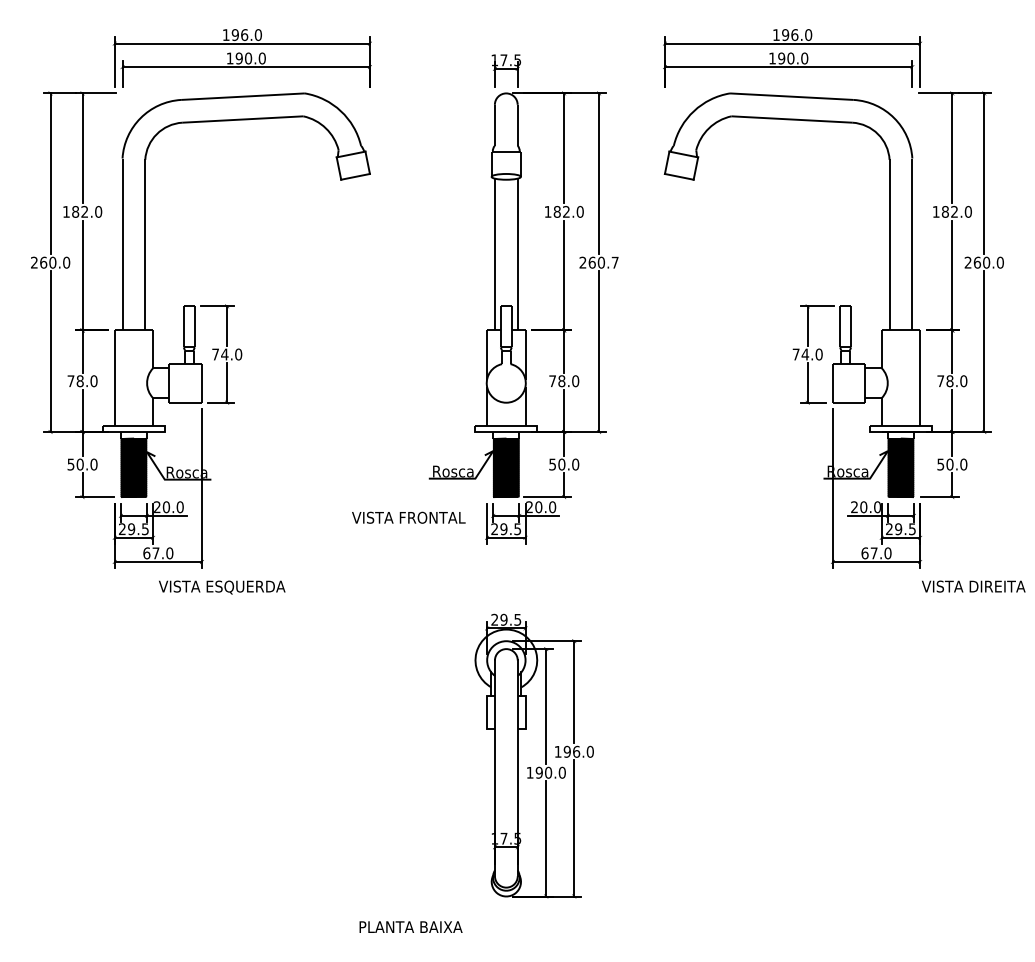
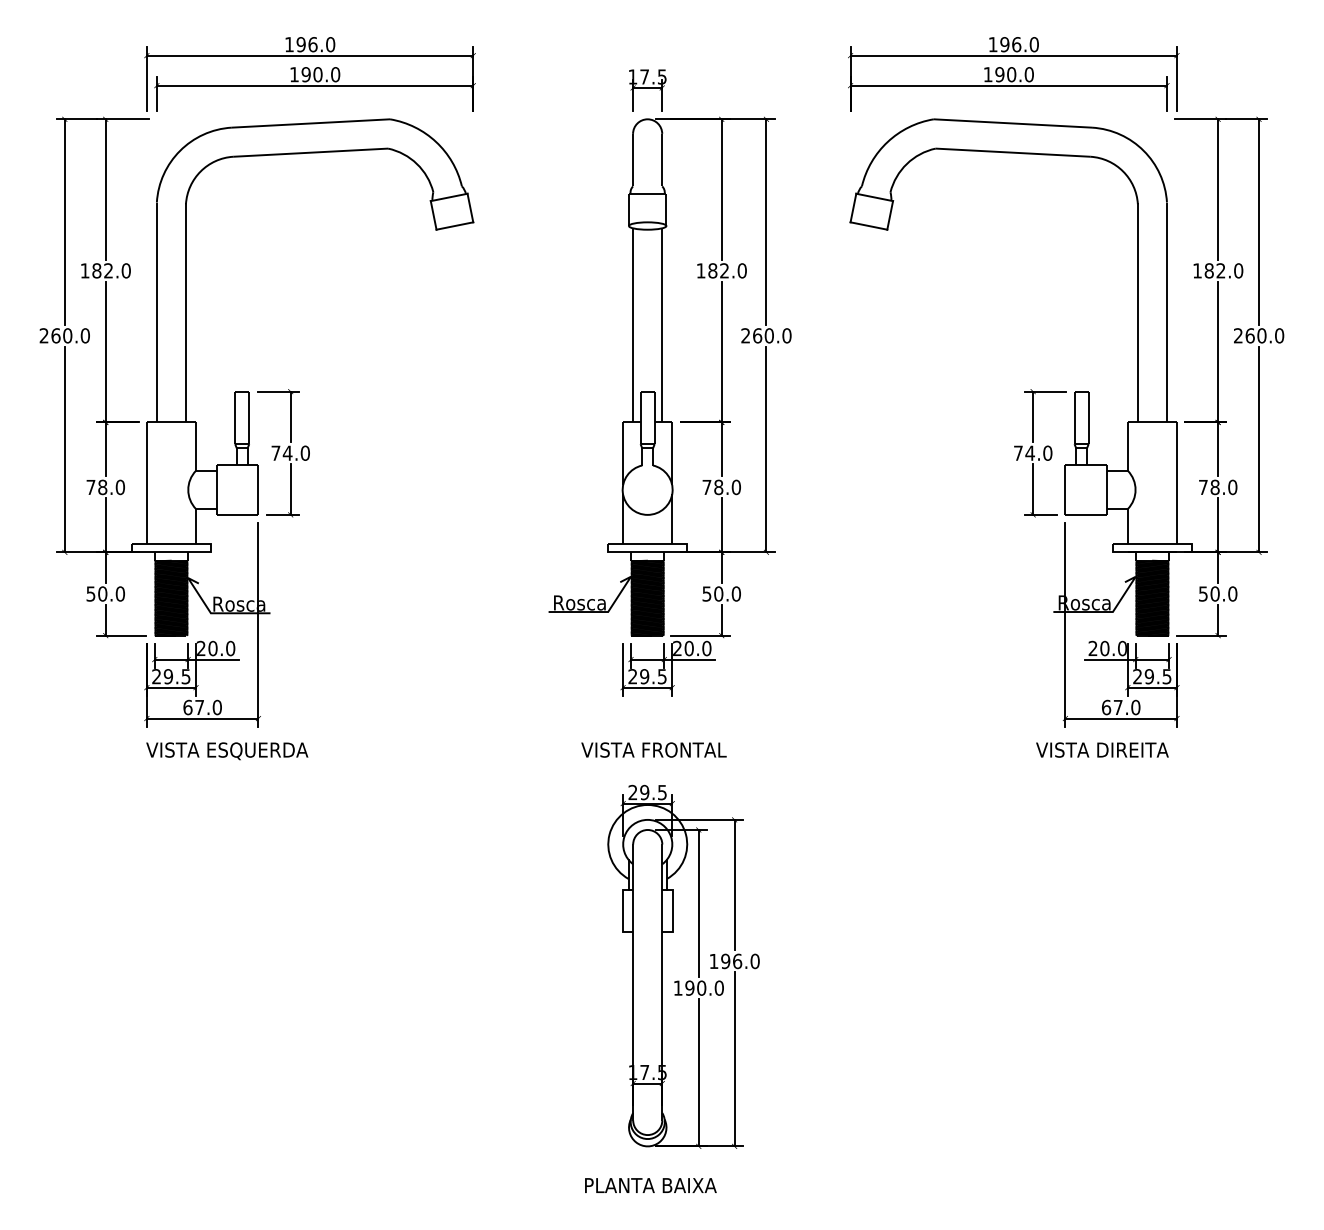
text: (614, 262) -> (786, 335), 260.7 -> 260.0
text: (408, 517) -> (653, 749), moved
text: (973, 586) -> (1102, 749), moved
text: (222, 587) -> (227, 751), moved
text: (410, 927) -> (650, 1185), moved

